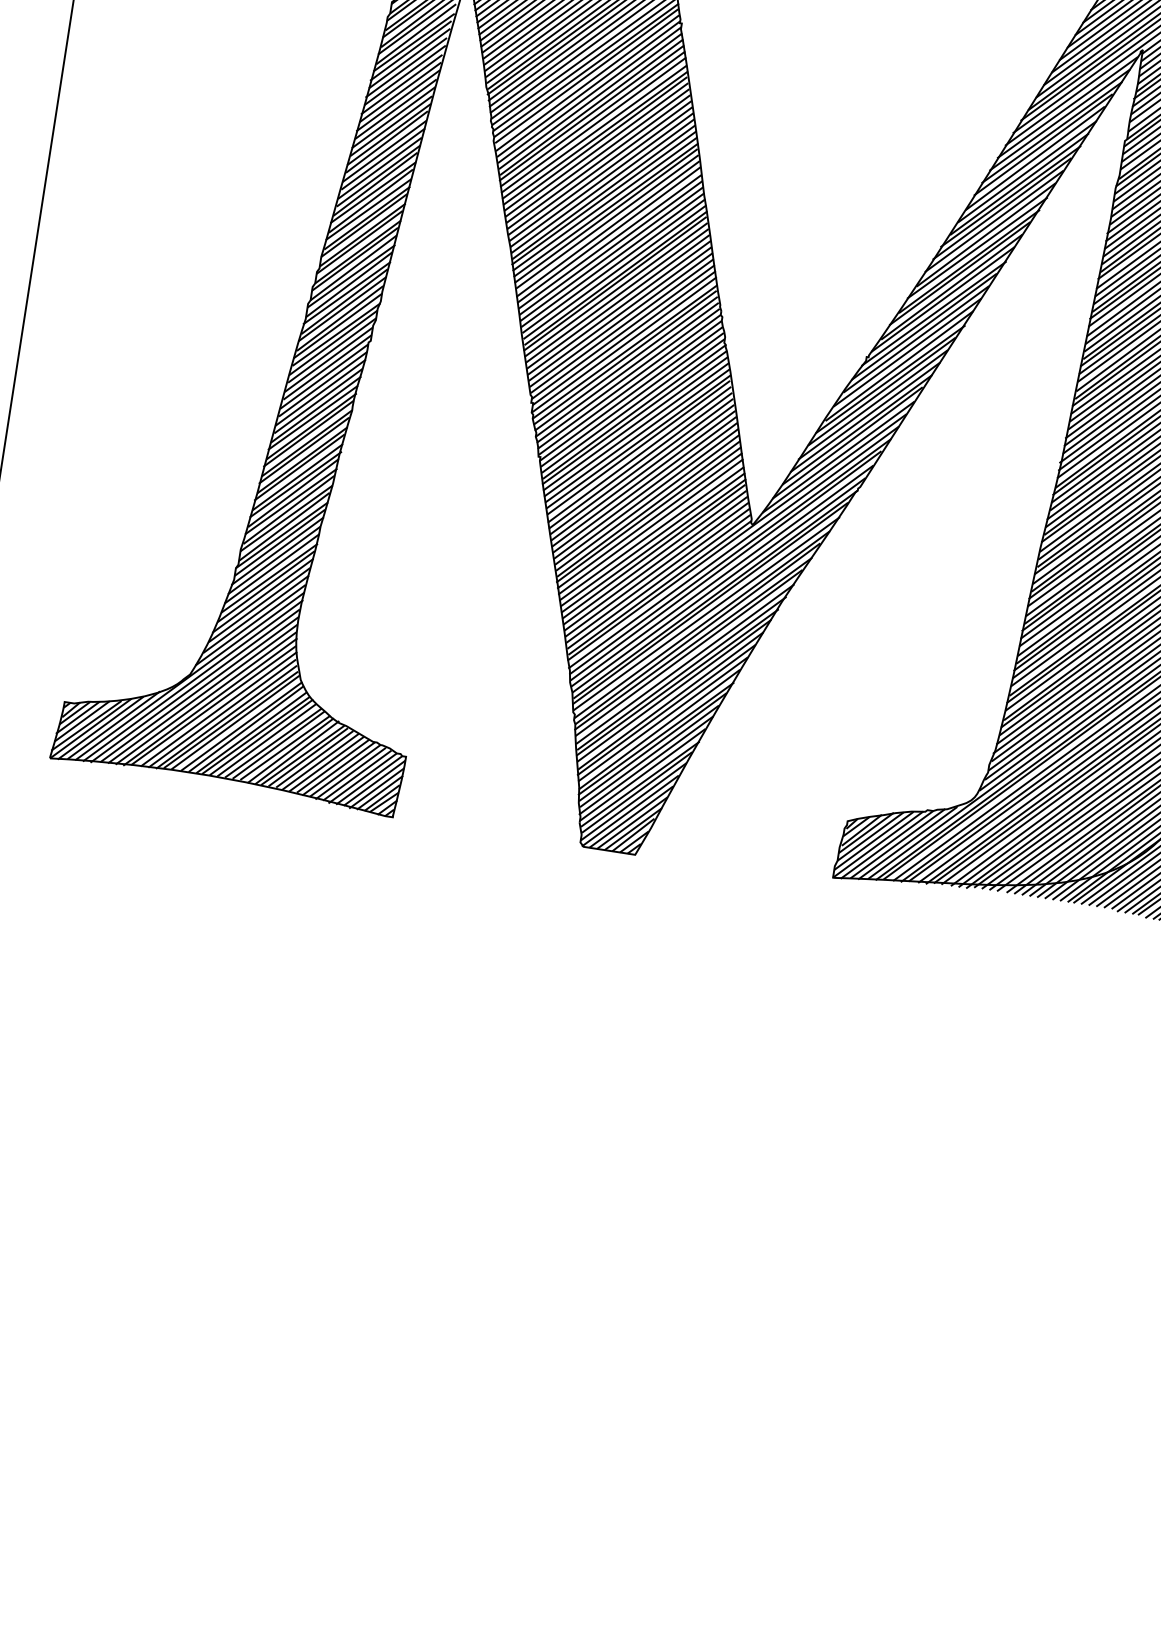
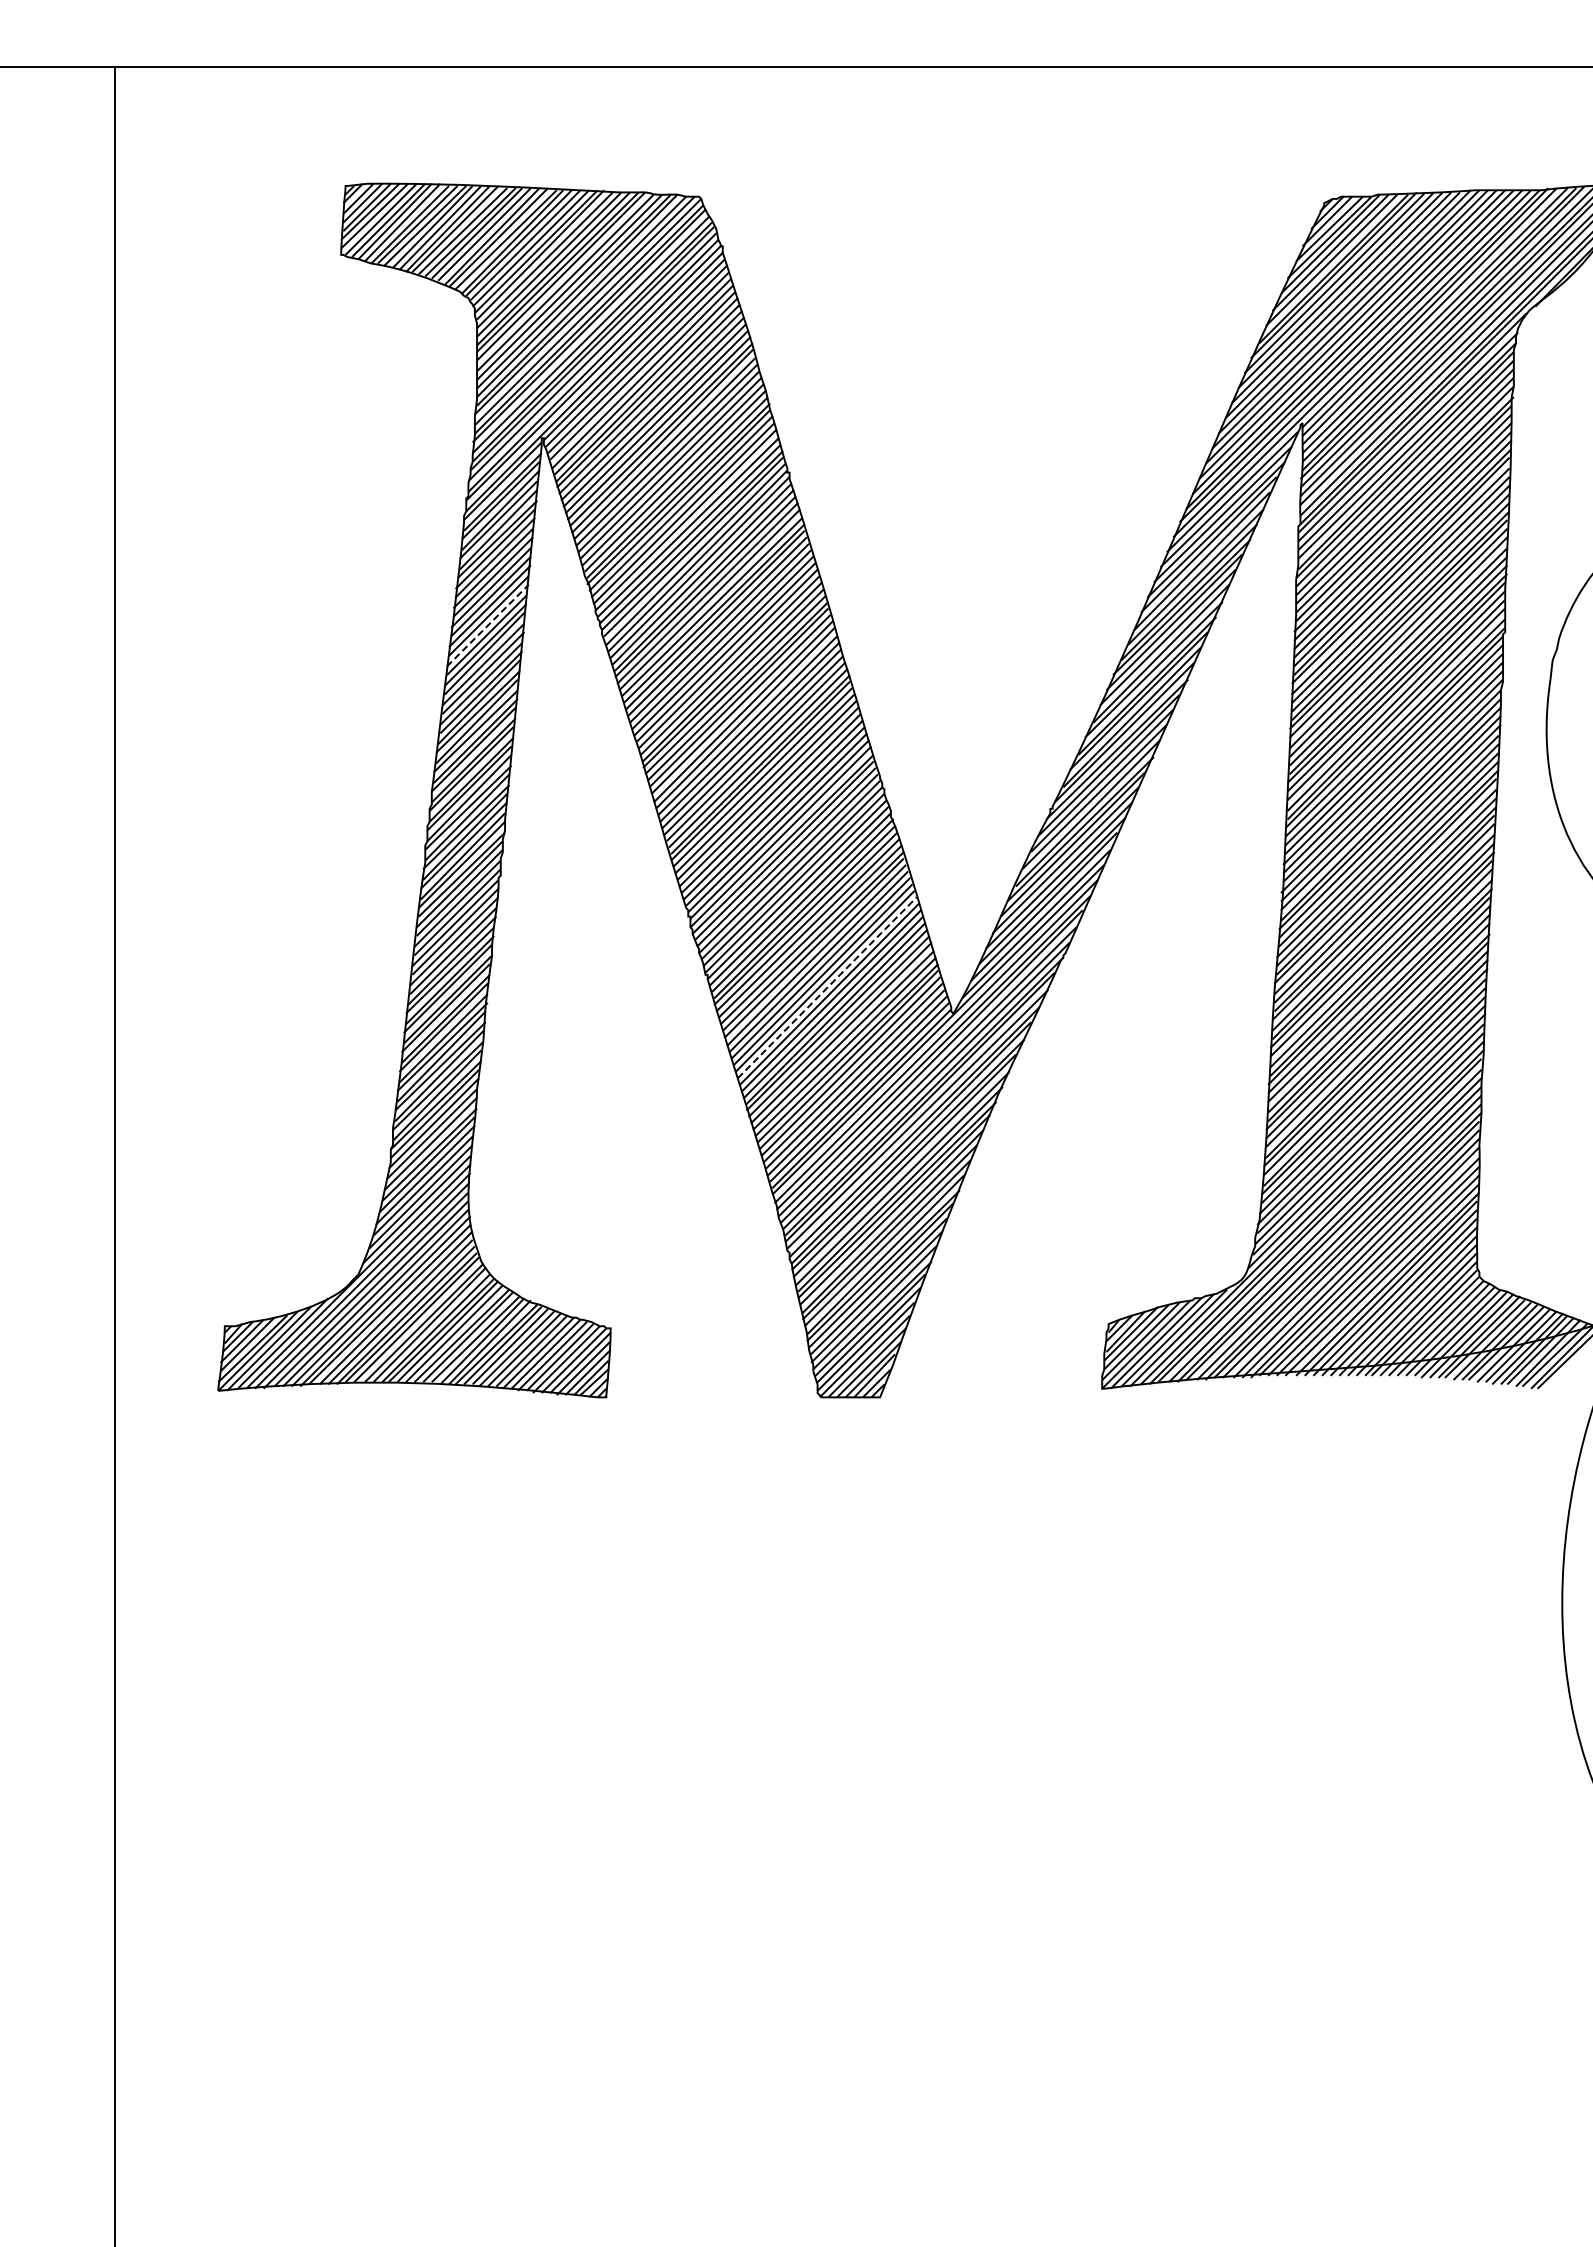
line: (393, 117) -> (487, 625), solid -> dashed
line: (644, 484) -> (827, 987), solid -> dashed

